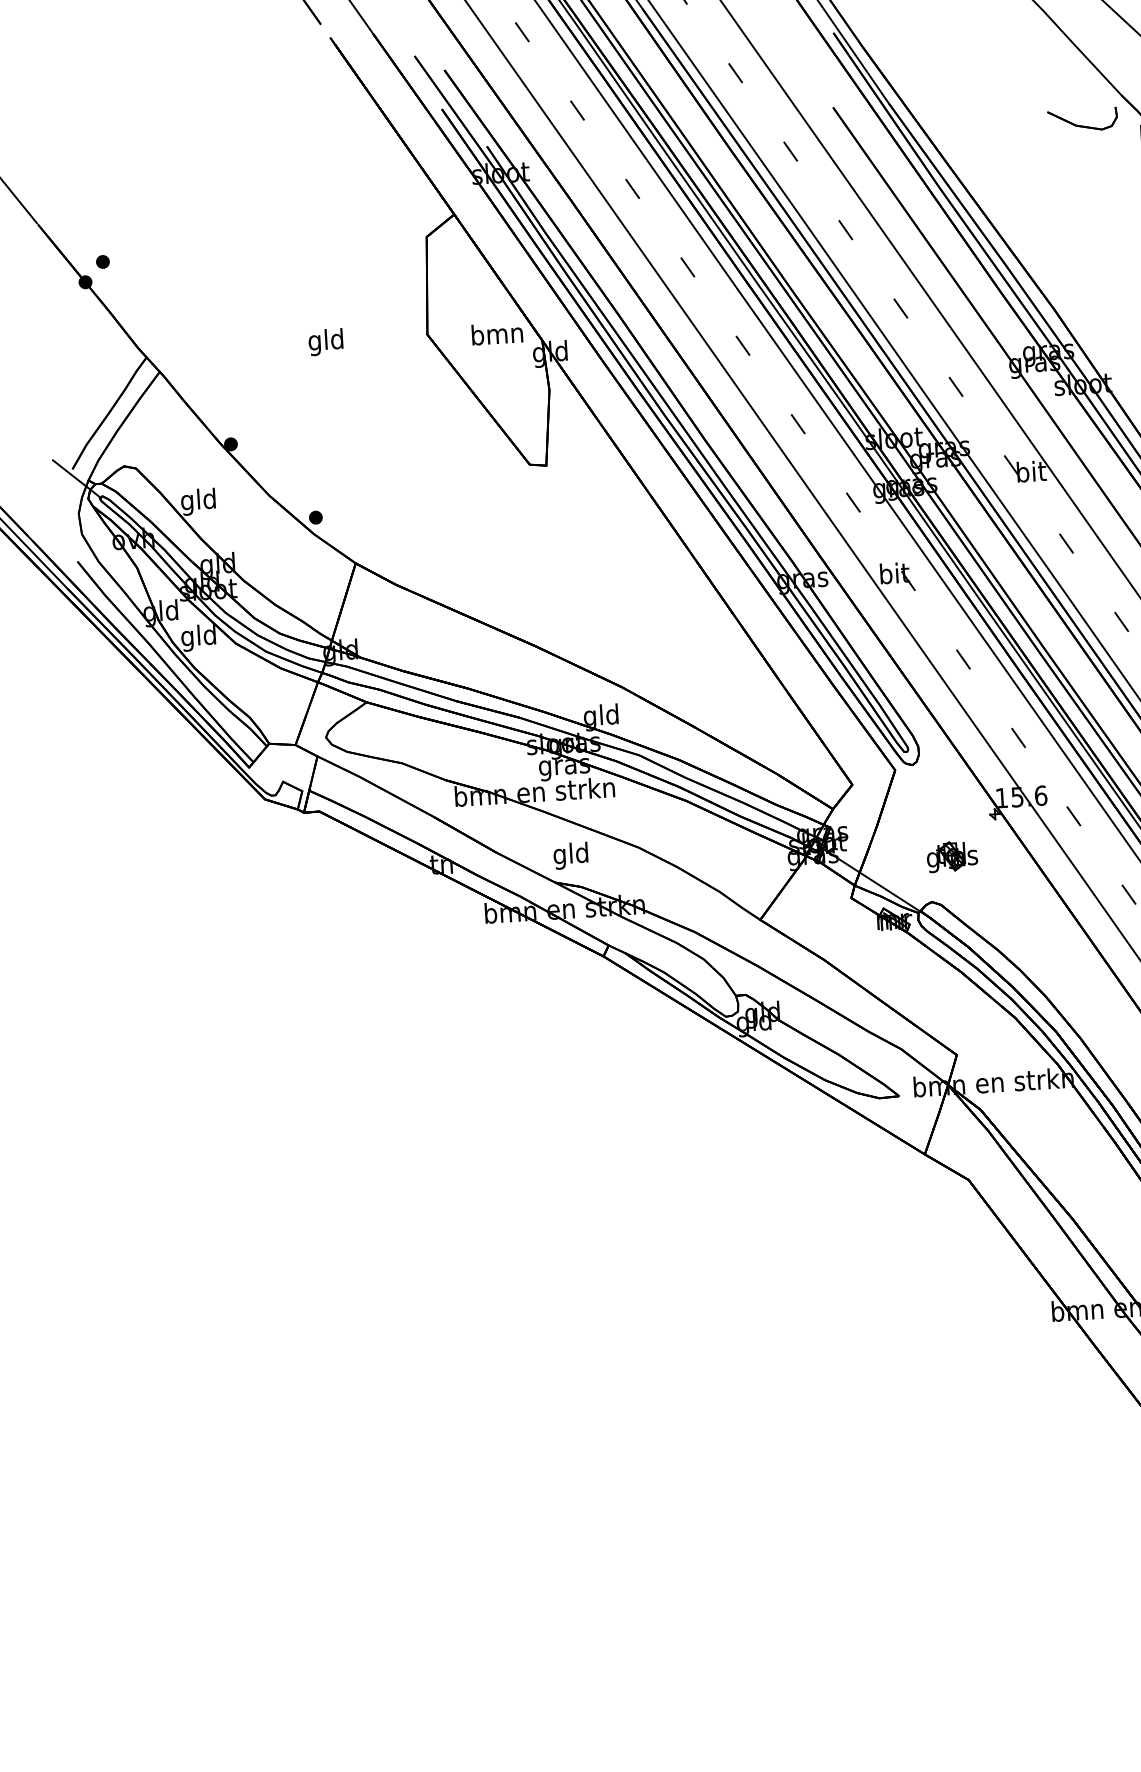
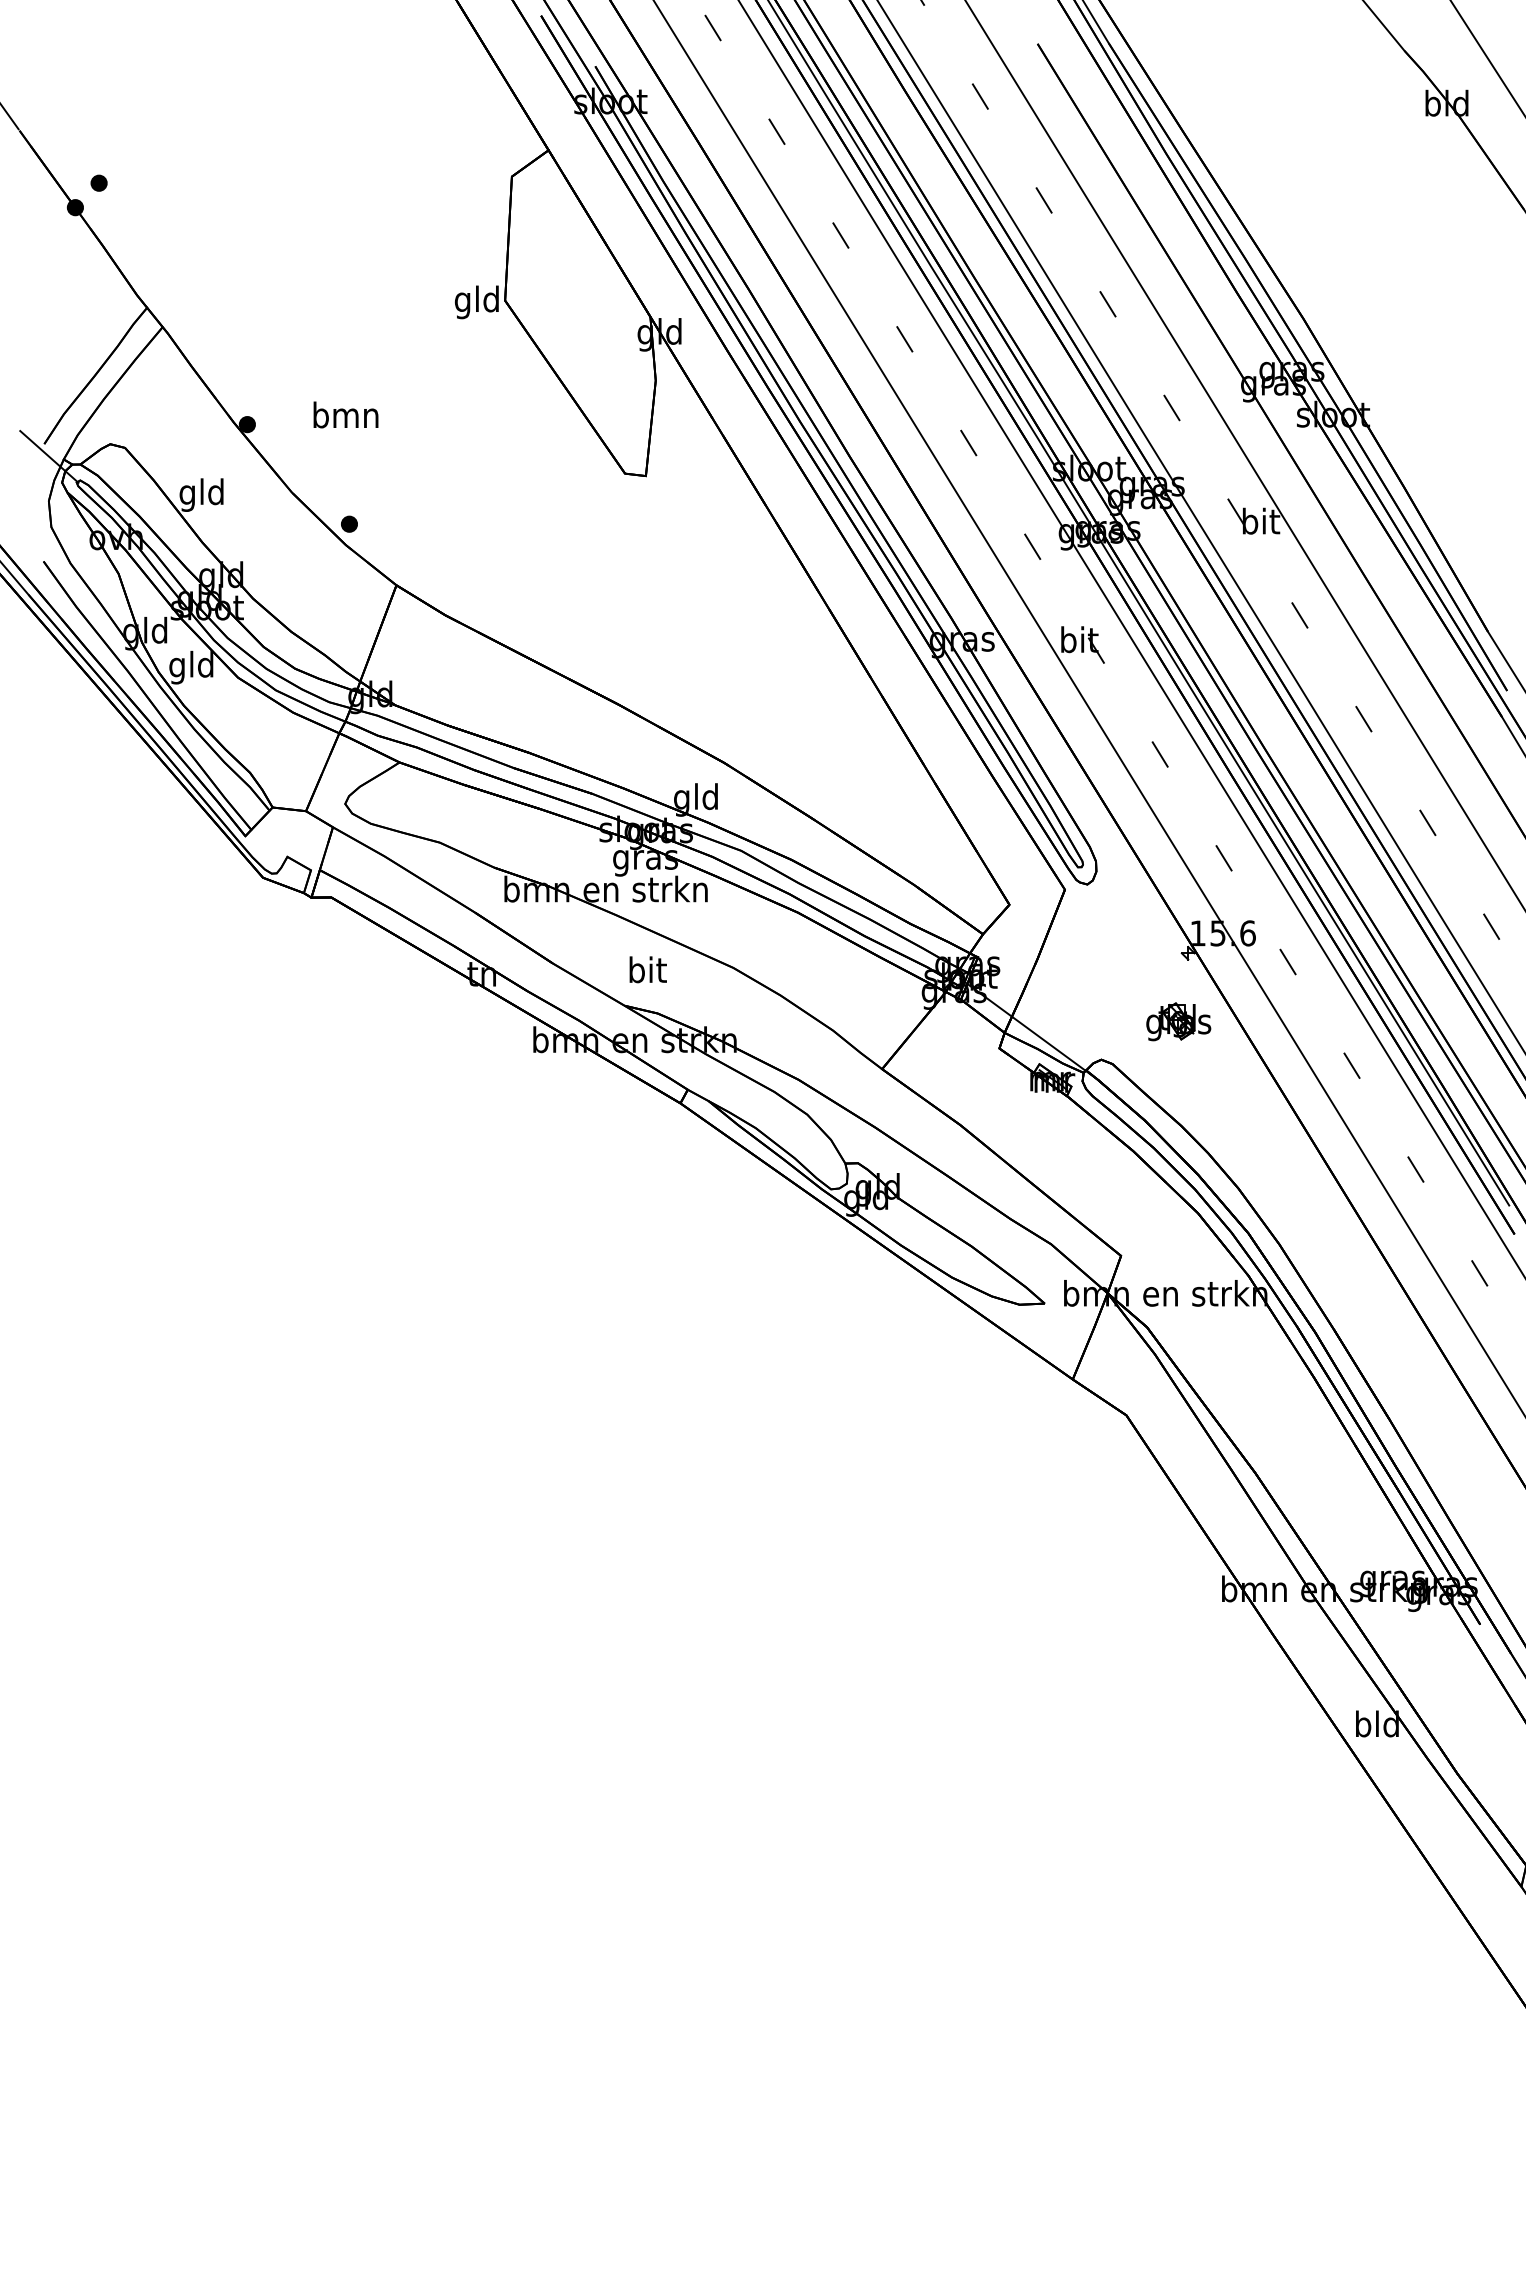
part: (1079, 125) -> (1349, 85), removed
text: (496, 333) -> (345, 414), moved
text: (325, 342) -> (476, 302), moved
text: (570, 855) -> (646, 972), gld -> bit
part: (952, 856) -> (1178, 1021), moved

